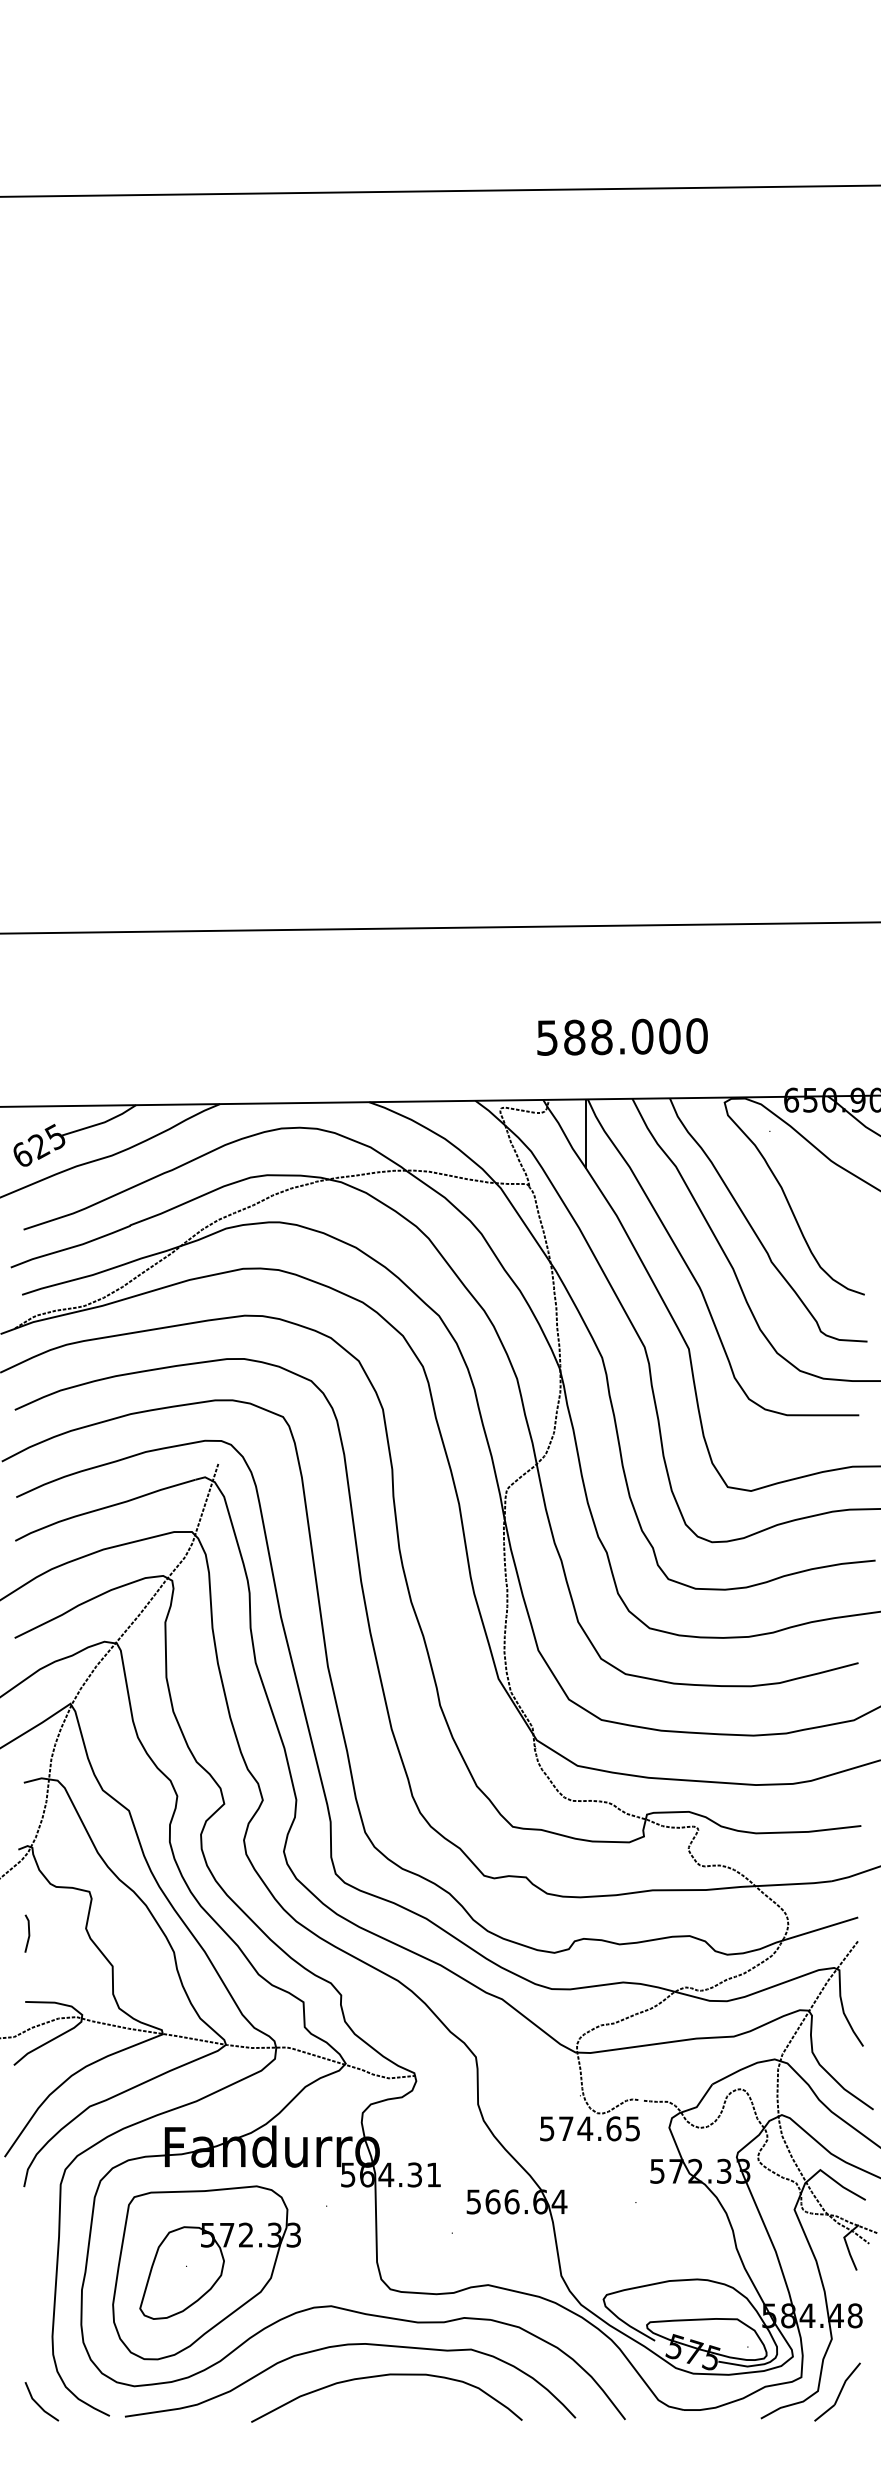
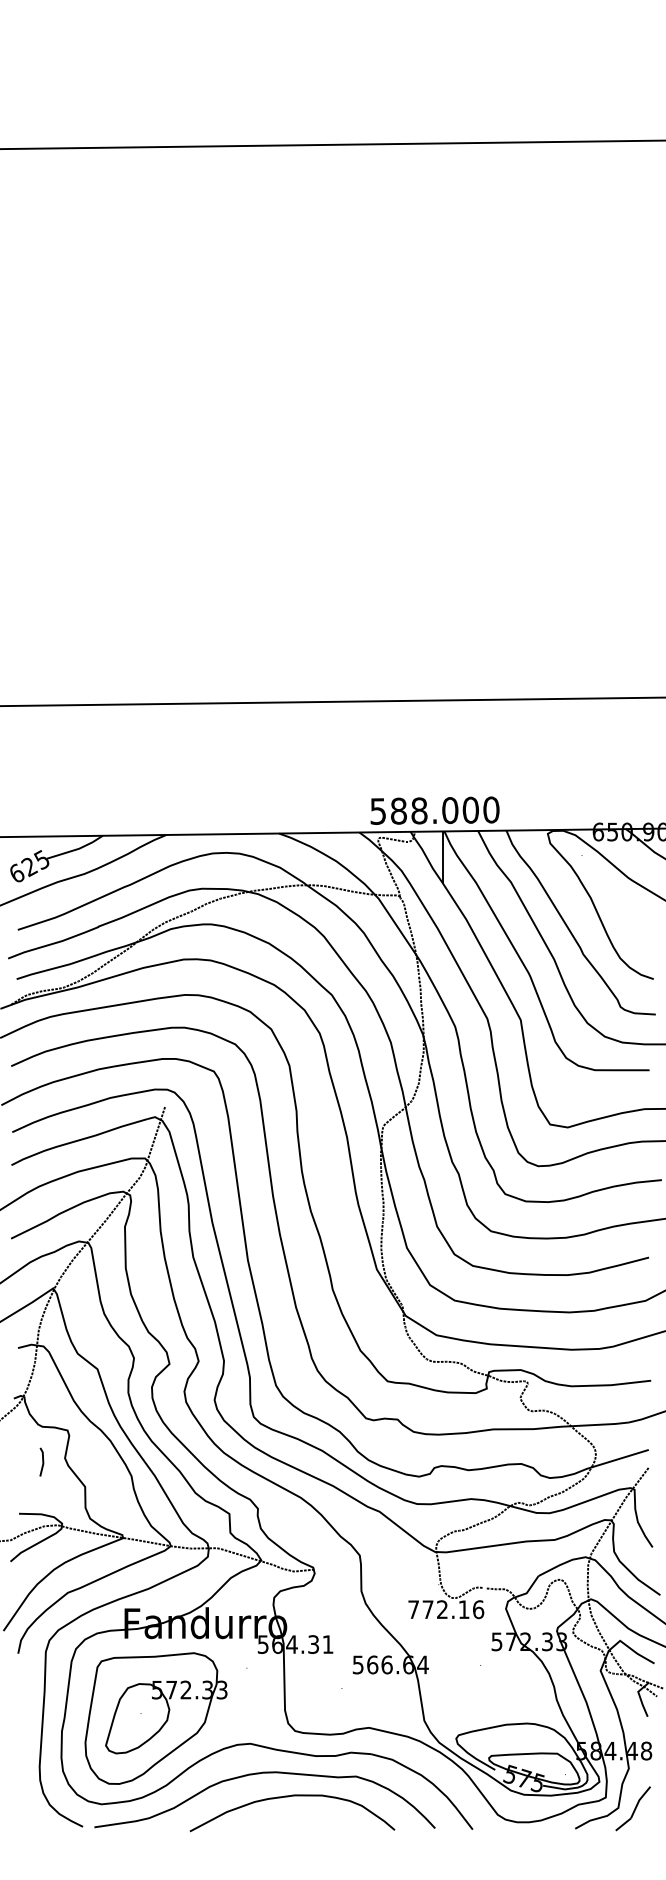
text: (622, 1036) -> (435, 810), moved
line: (28, 1933) -> (42, 1462), moved
text: (590, 2128) -> (446, 1609), 574.65 -> 772.16
line: (38, 2403) -> (29, 1817), removed

